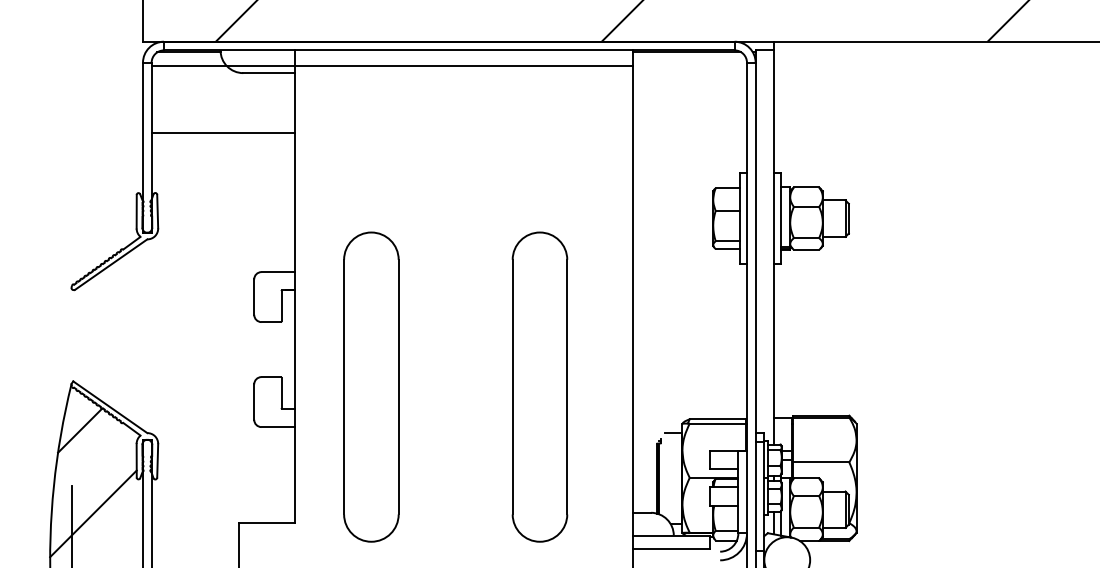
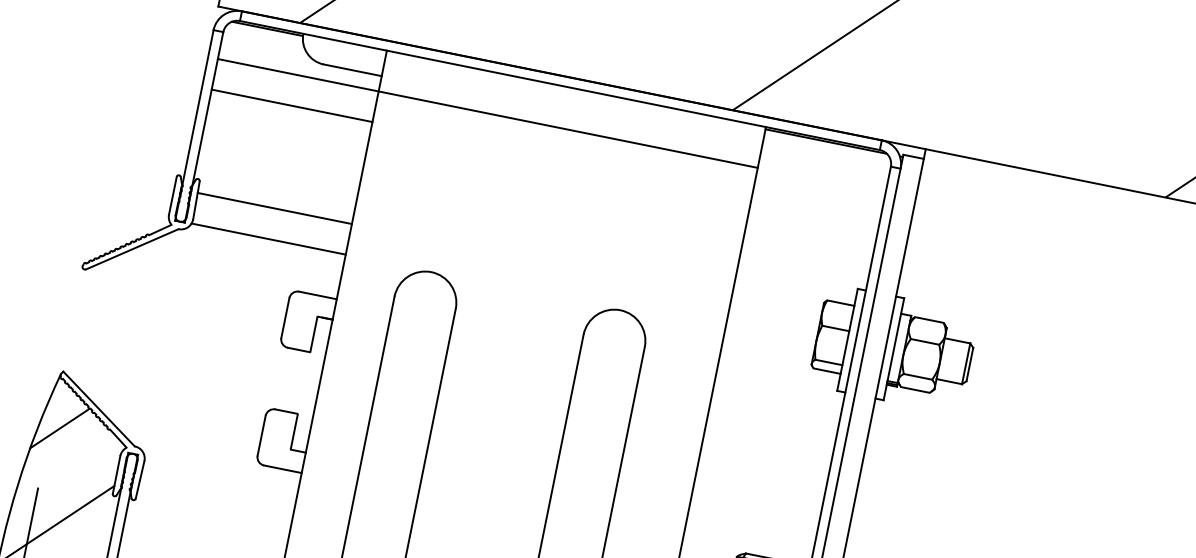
line: (392, 65) -> (488, 113), moved
line: (223, 133) -> (292, 106), moved
line: (226, 205) -> (274, 209), added
line: (226, 232) -> (268, 239), added

